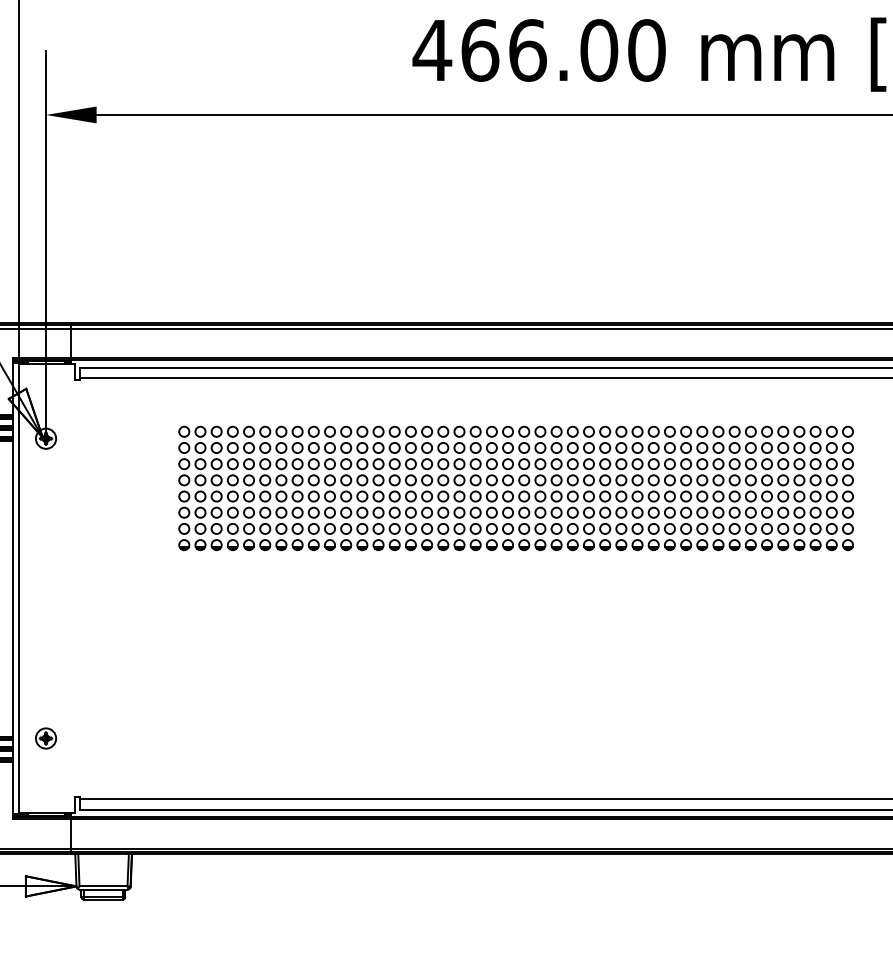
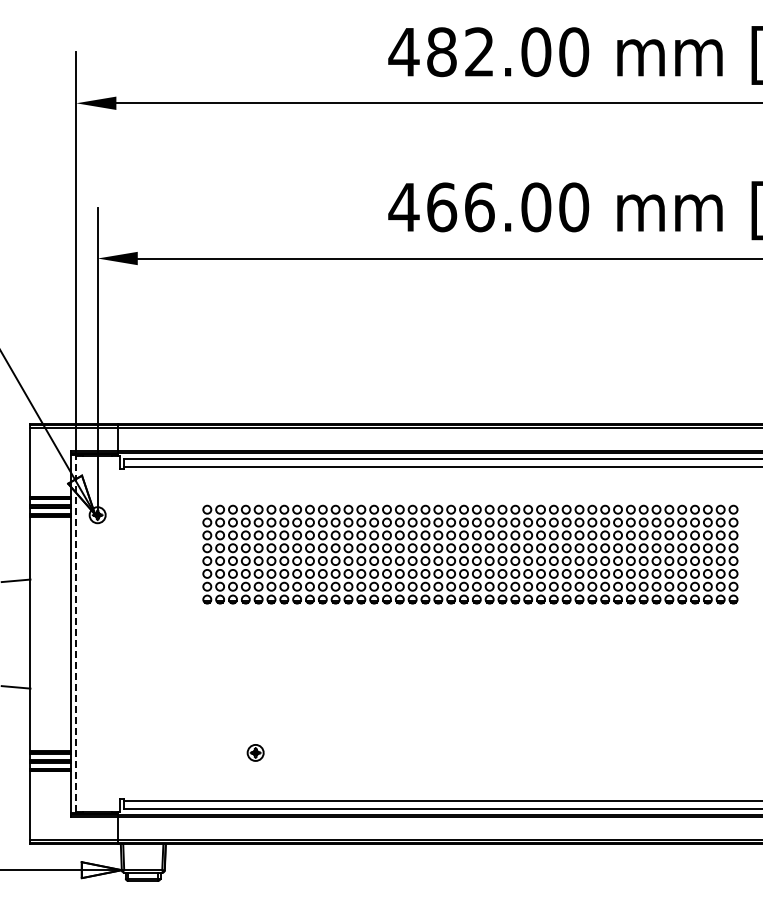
line: (19, 589) -> (76, 634), solid -> dashed
part: (45, 737) -> (255, 752), moved

